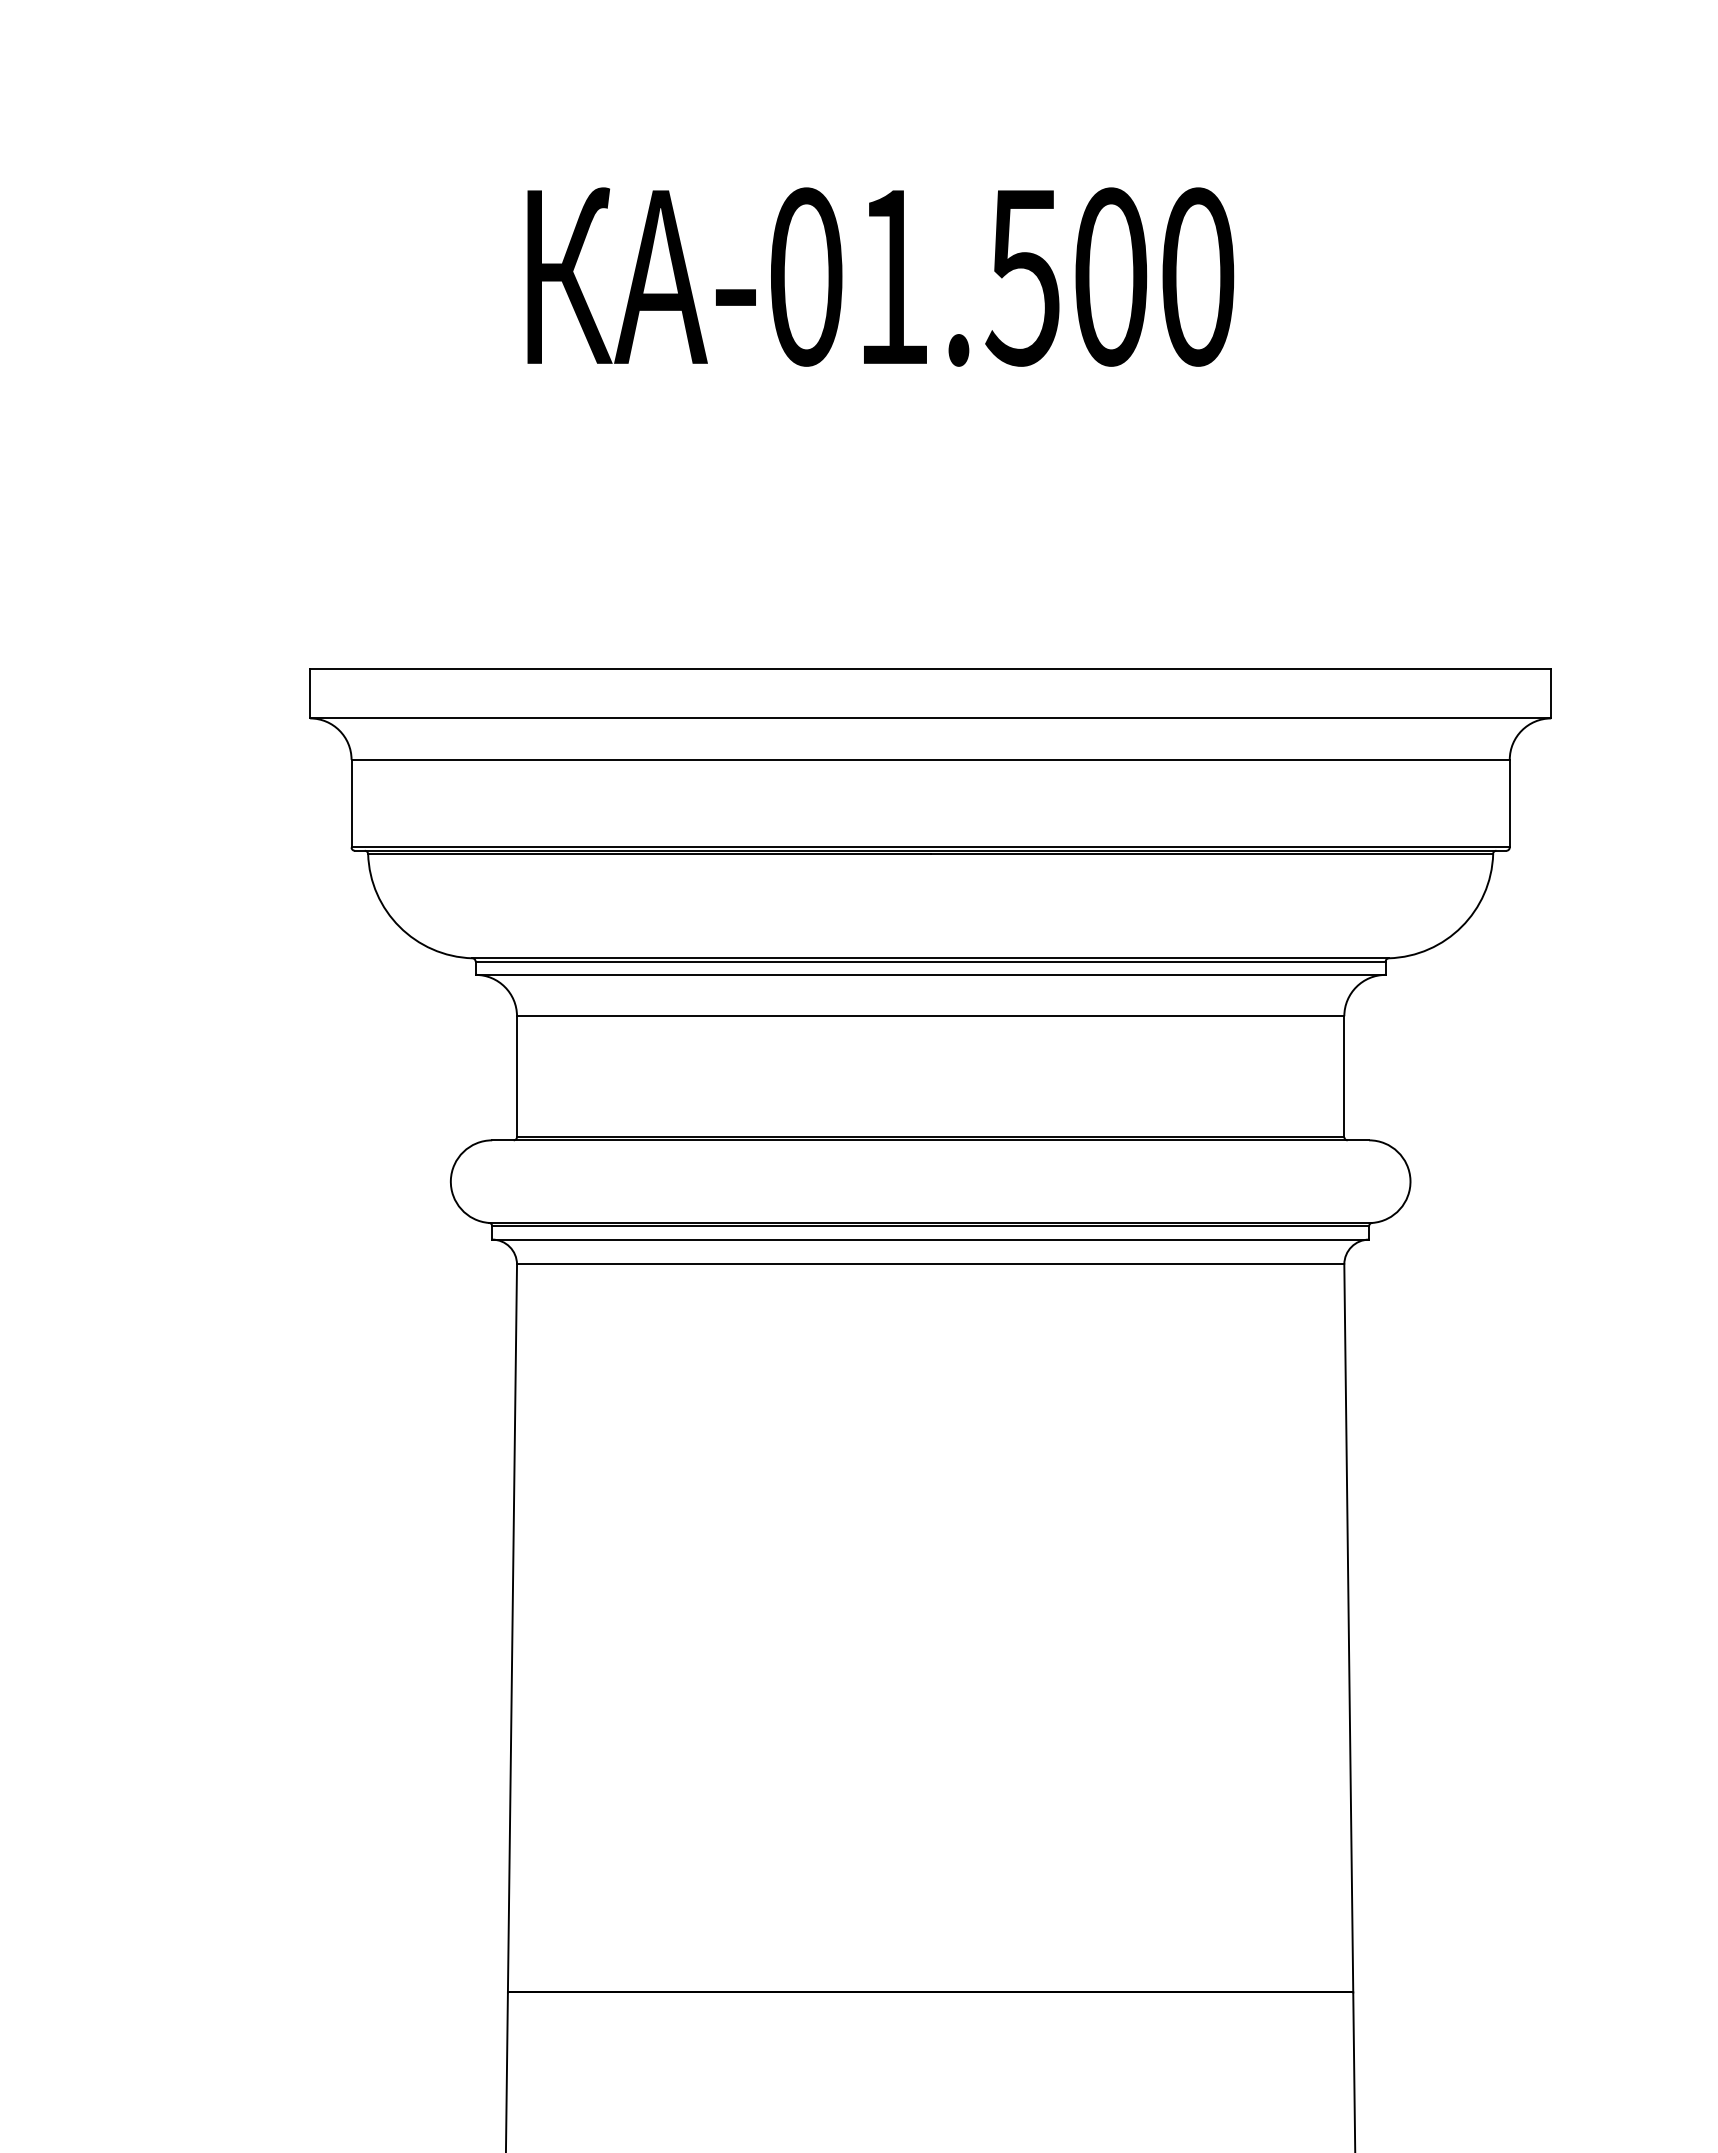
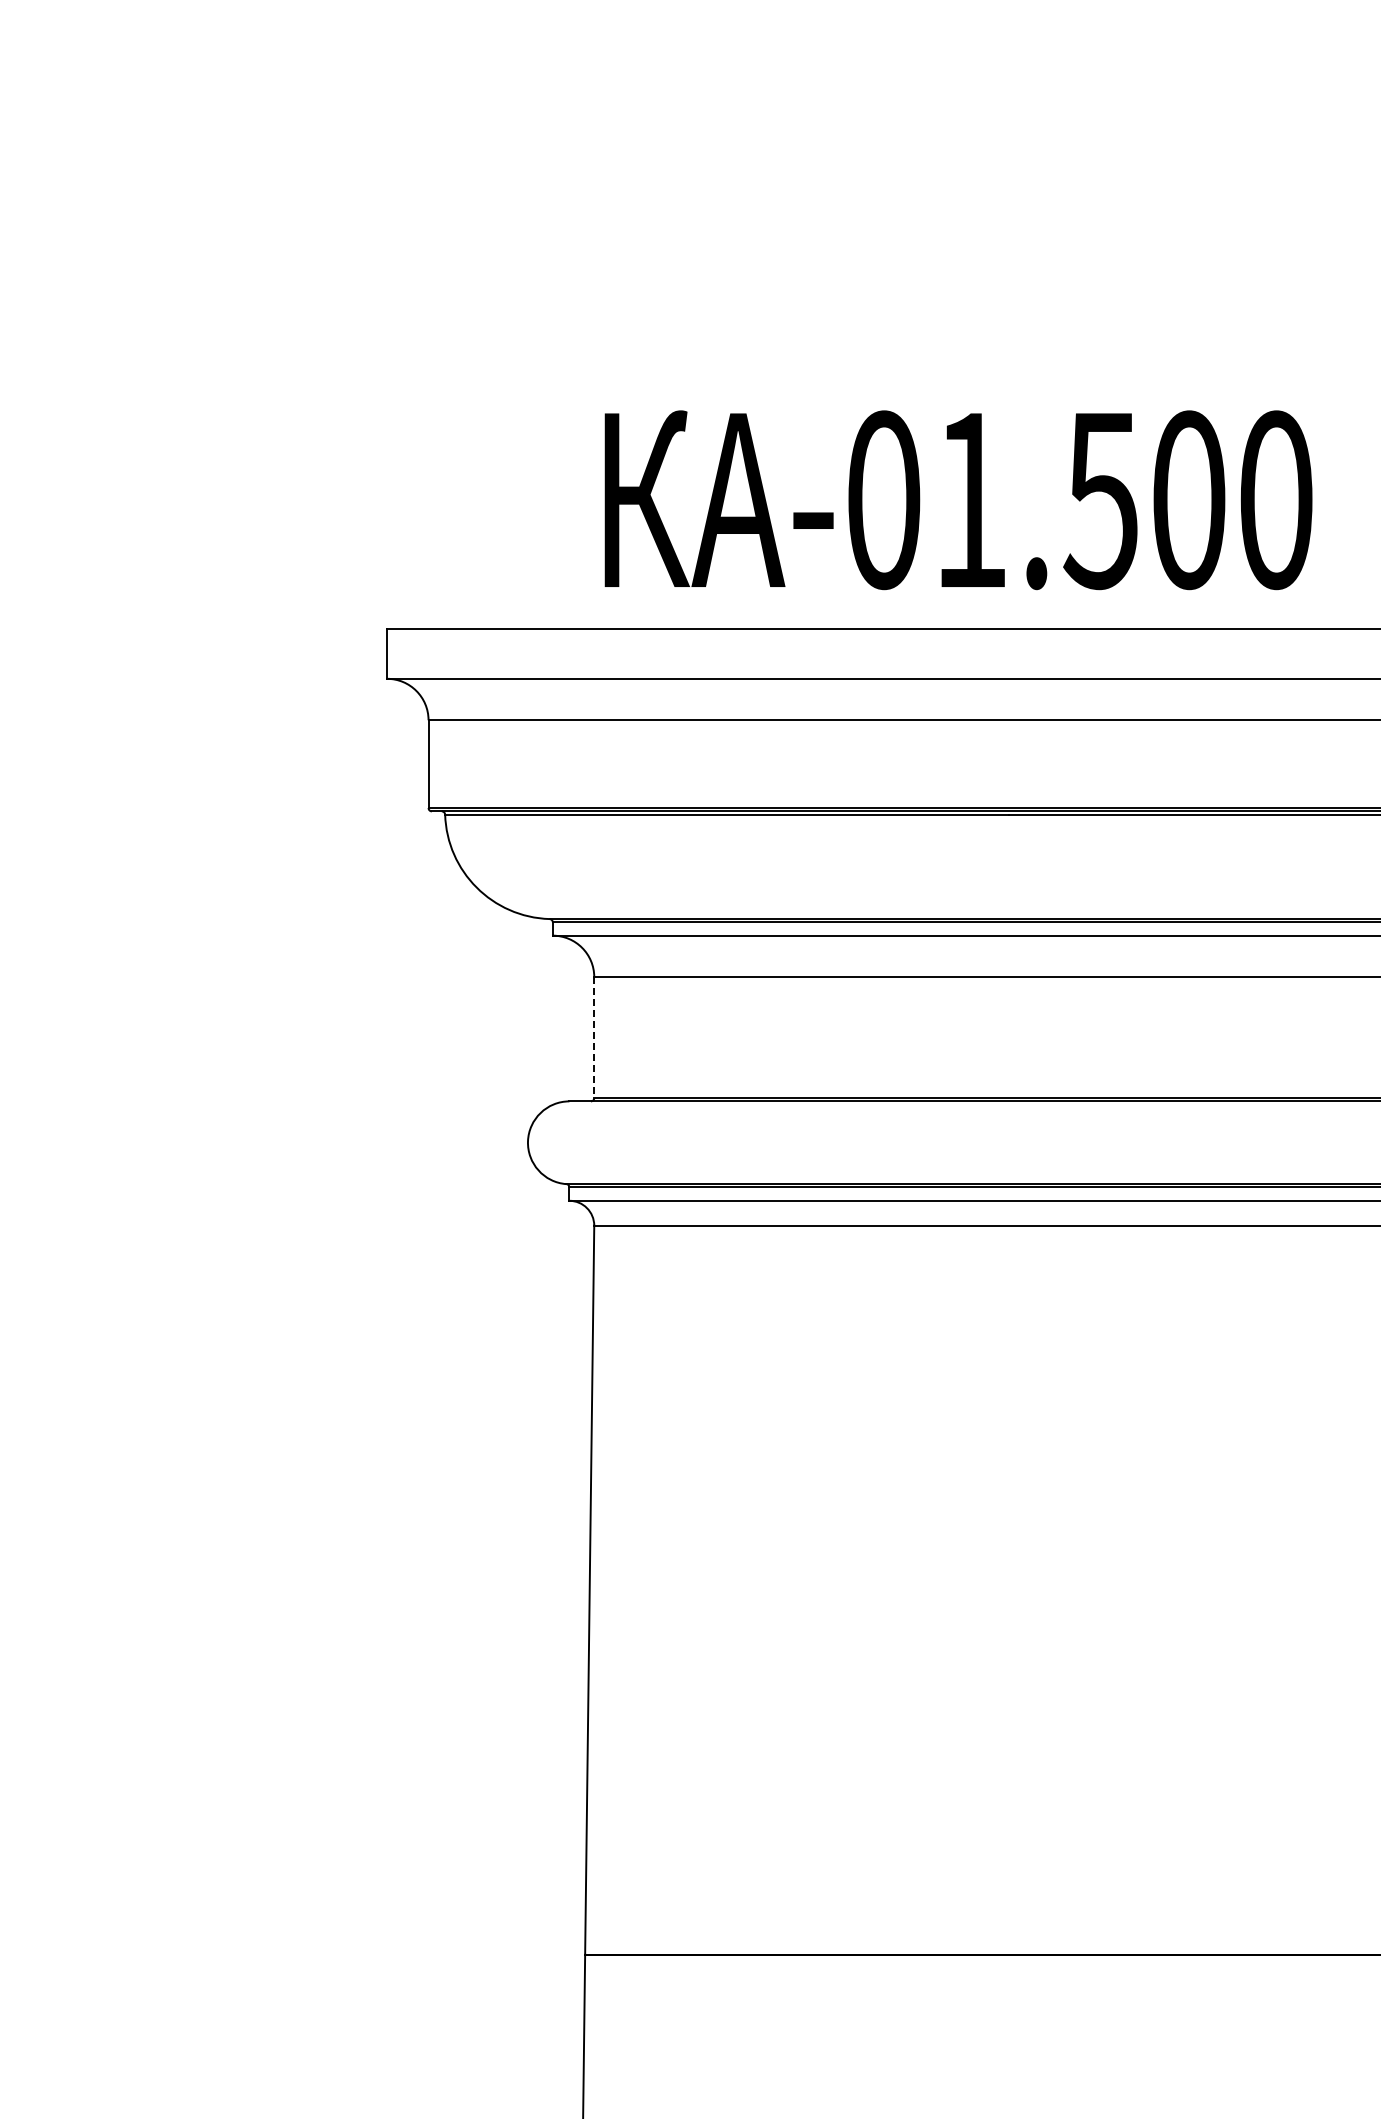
text: (880, 276) -> (958, 499), moved
line: (517, 1077) -> (594, 1038), solid -> dashed

